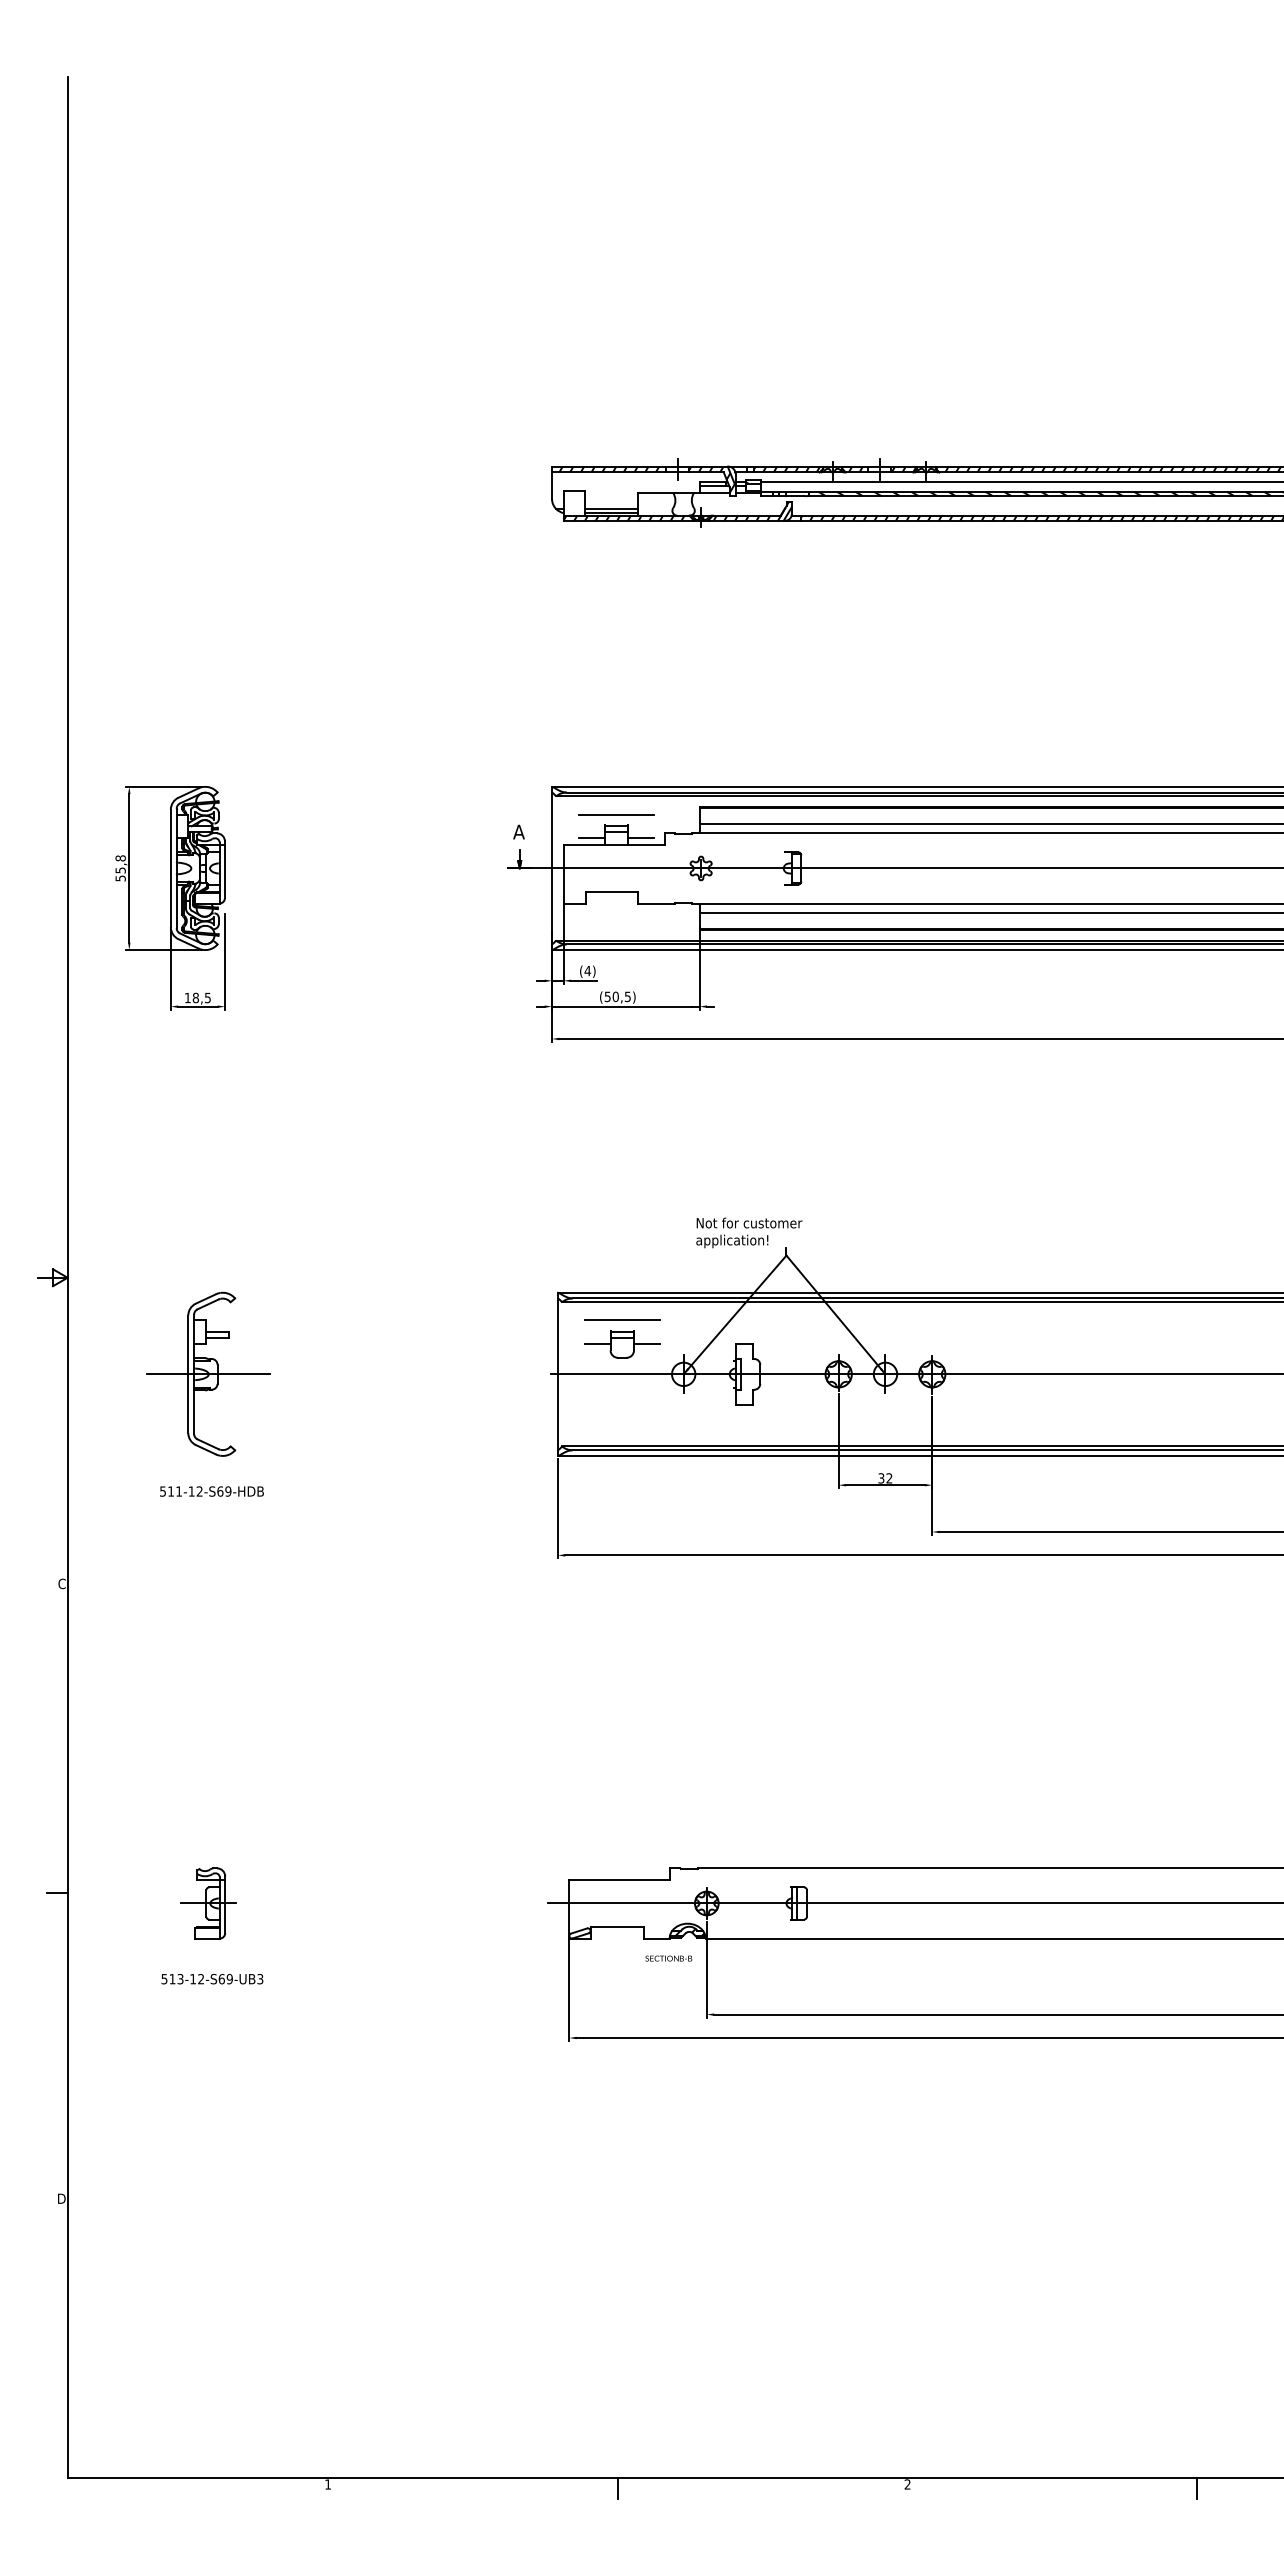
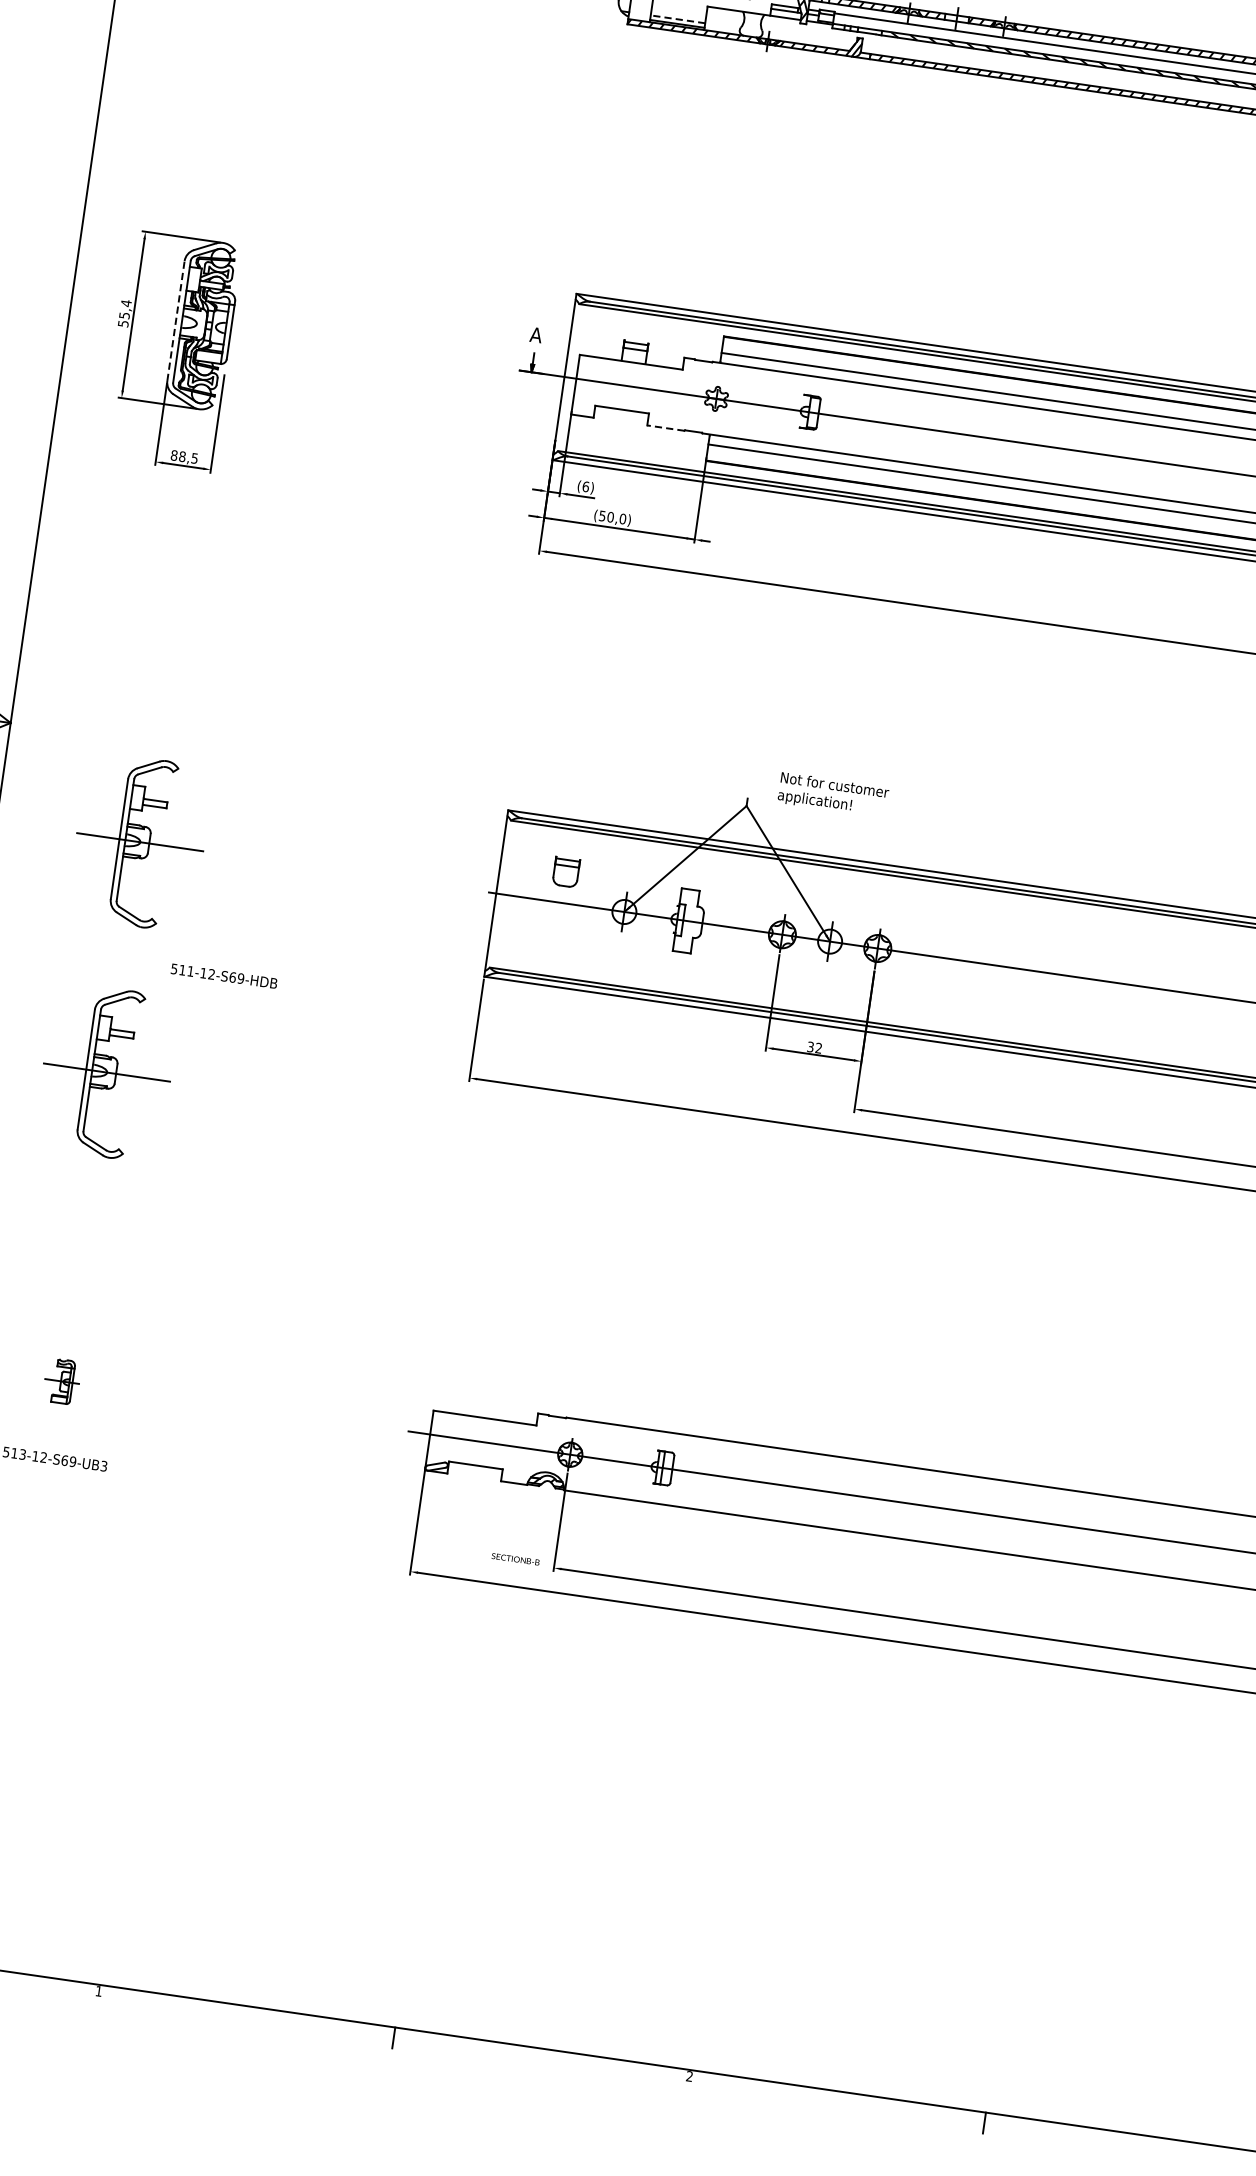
line: (611, 508) -> (678, 18), solid -> dashed
line: (615, 814) -> (637, 331), removed
line: (591, 837) -> (609, 351), removed
line: (640, 837) -> (659, 358), removed
text: (120, 858) -> (126, 303), 55,8 -> 55,4
line: (170, 868) -> (175, 321), solid -> dashed
line: (656, 903) -> (665, 428), solid -> dashed
text: (587, 970) -> (585, 486), (4) -> (6)
text: (627, 996) -> (622, 518), (50,5) -> (50,0)
text: (187, 997) -> (174, 455), 18,5 -> 88,5
text: (749, 1232) -> (833, 794), moved
line: (622, 1319) -> (570, 847), removed
line: (597, 1343) -> (541, 867), removed
line: (646, 1343) -> (591, 875), removed
text: (211, 1491) -> (223, 976), moved
part: (208, 1599) -> (107, 1071), added
part: (208, 1903) -> (62, 1381), size x0.6
text: (668, 1958) -> (515, 1559), moved

